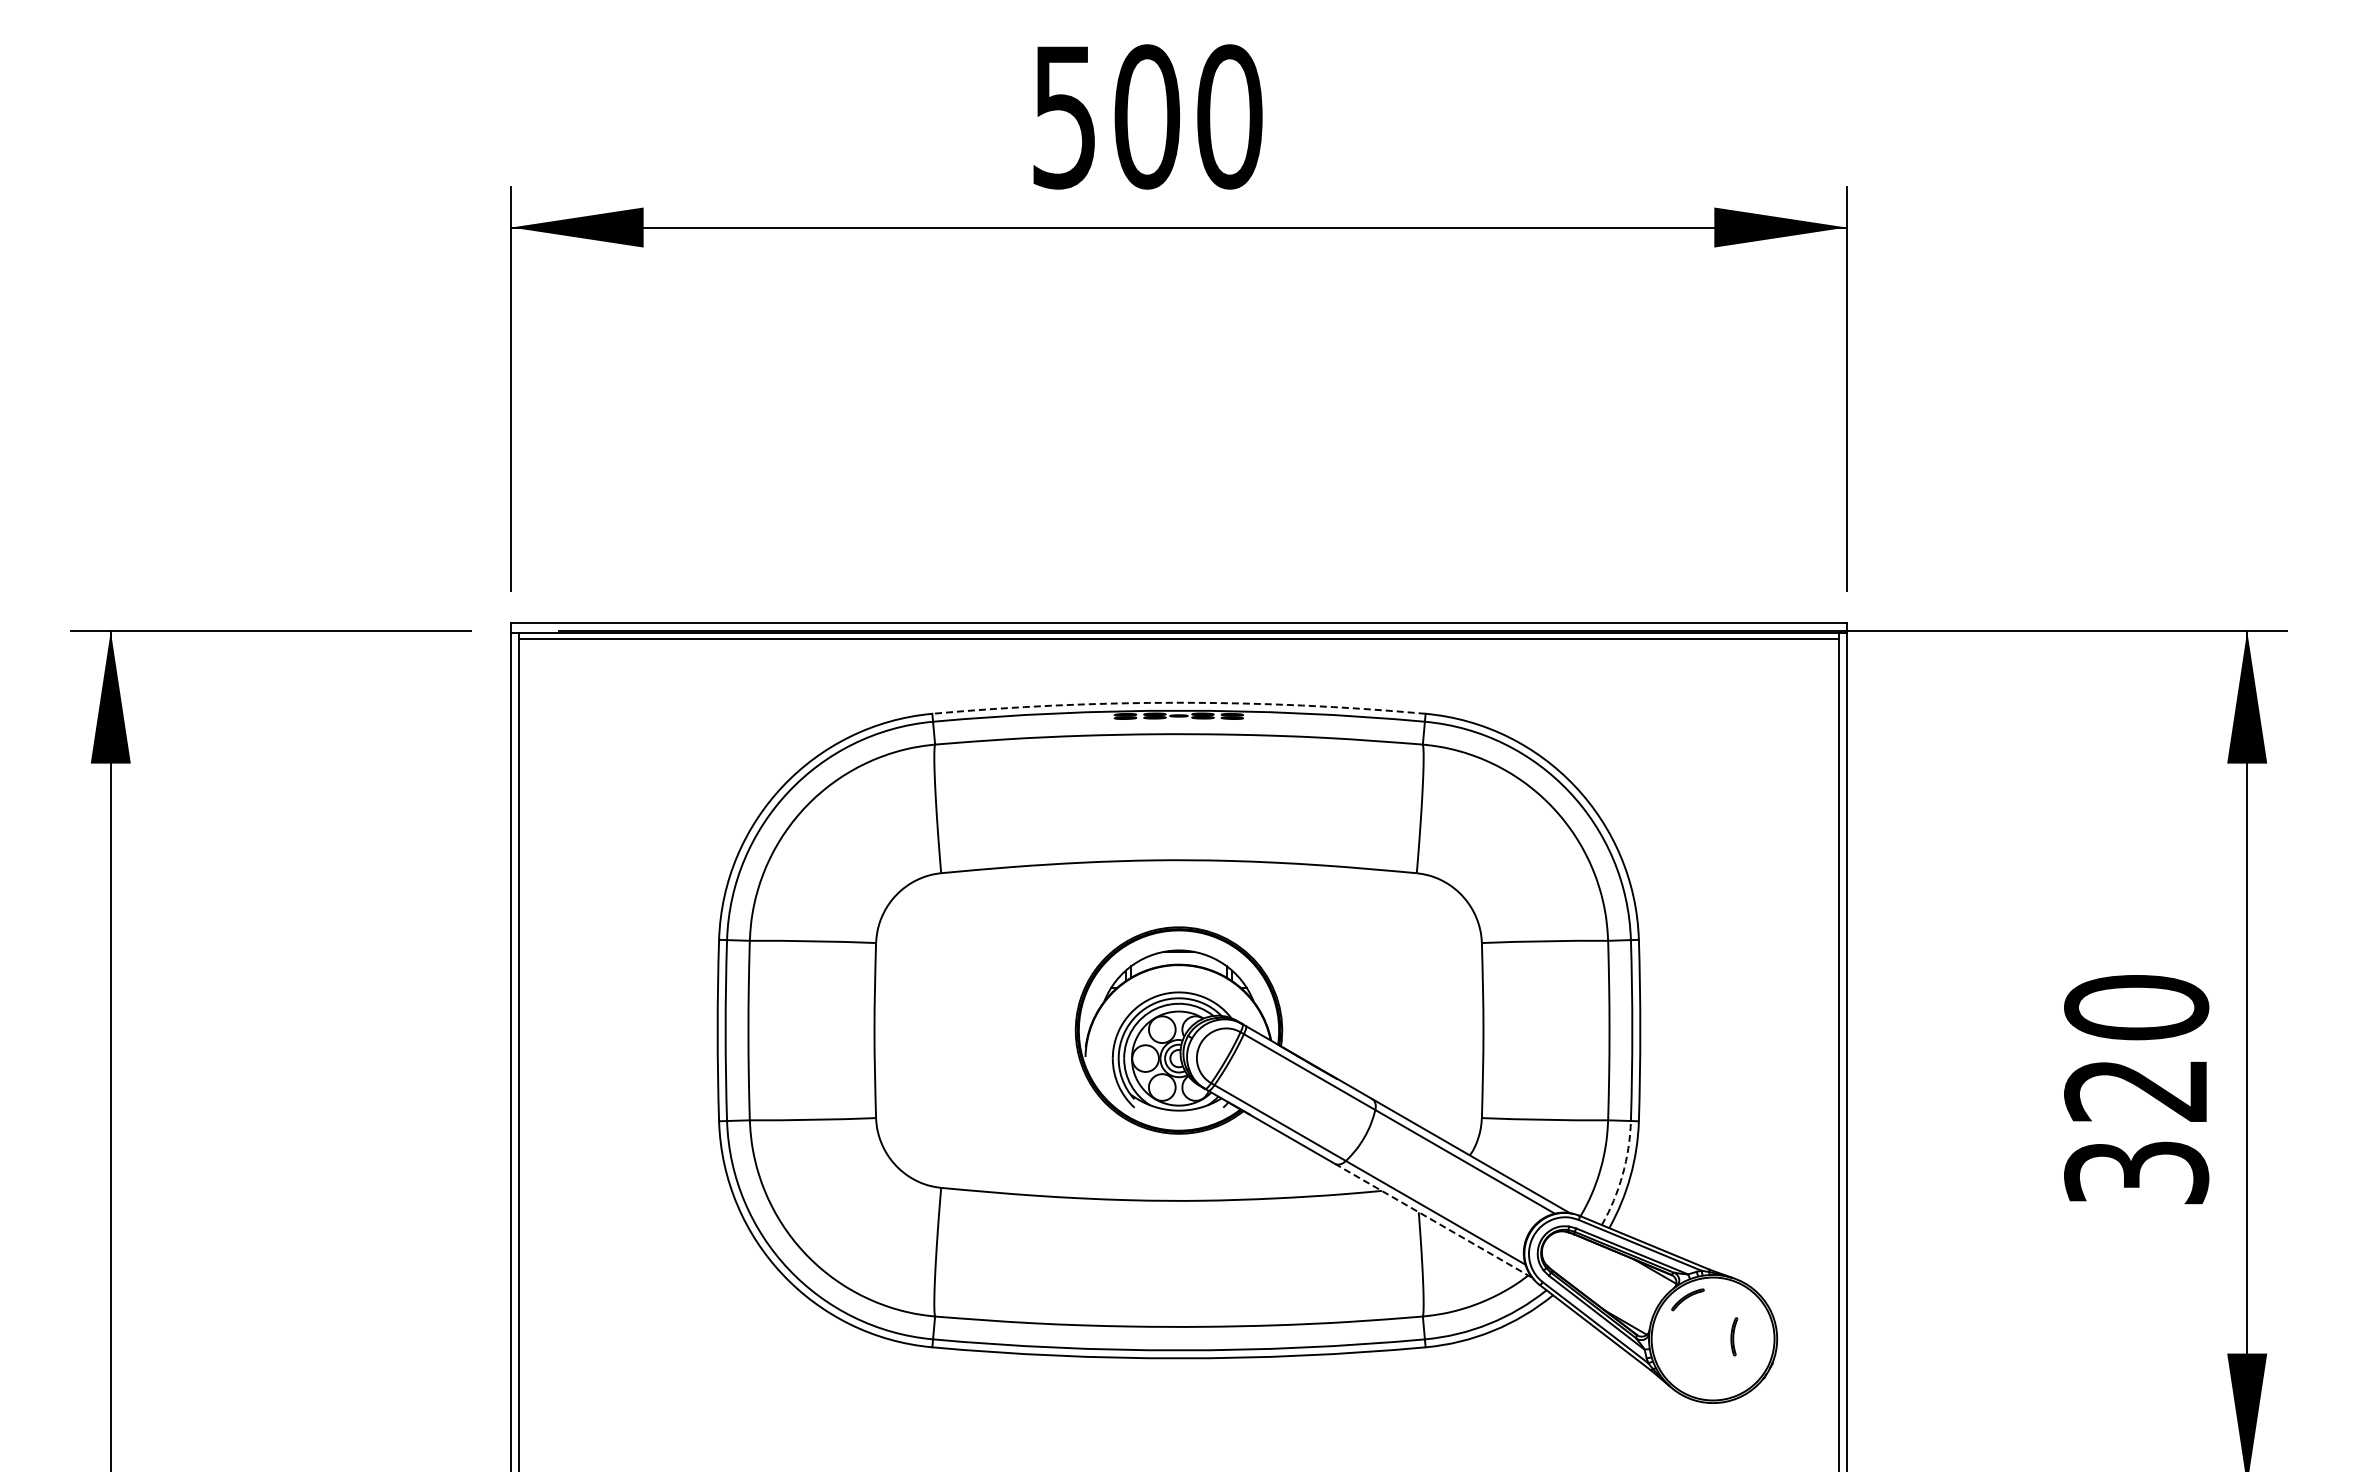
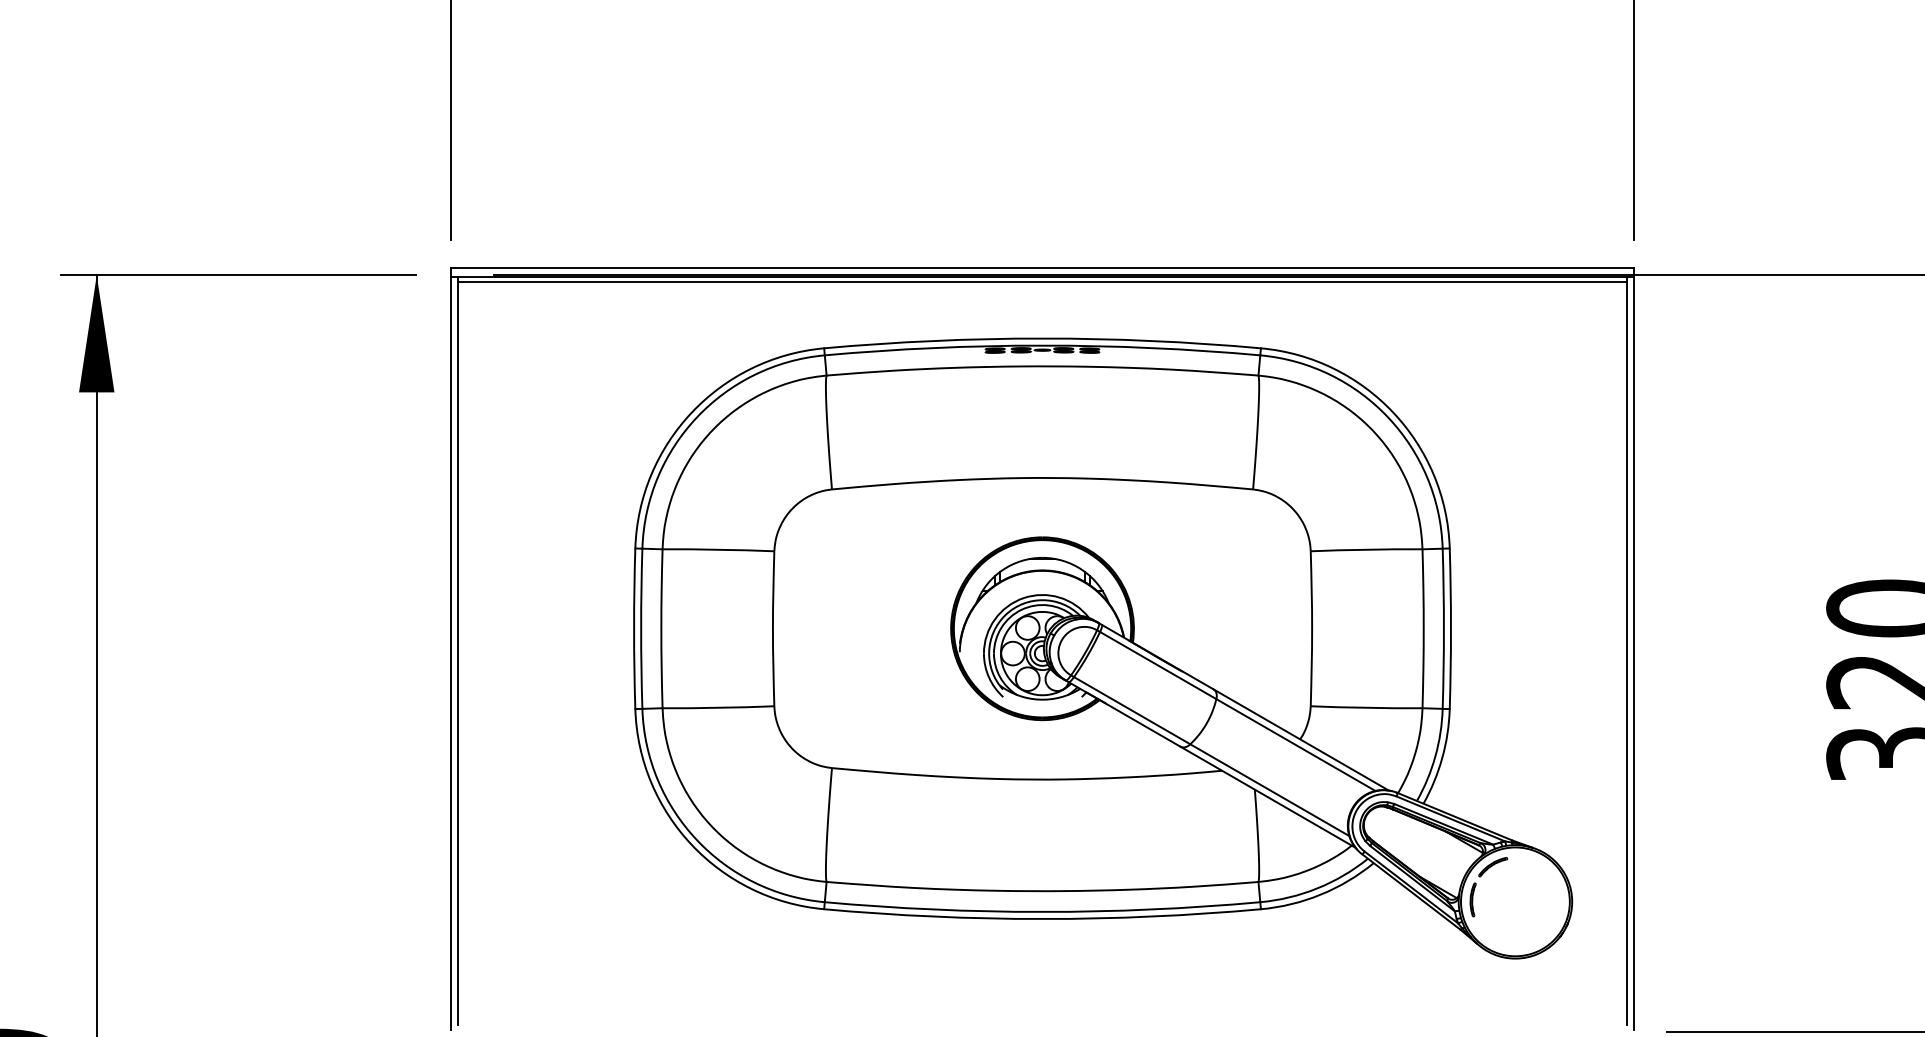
arc: (1178, 702) -> (1042, 338), dashed -> solid
arc: (1622, 1174) -> (1435, 756), dashed -> solid
line: (1433, 1220) -> (1267, 796), dashed -> solid
part: (1734, 1336) -> (1473, 899), moved

